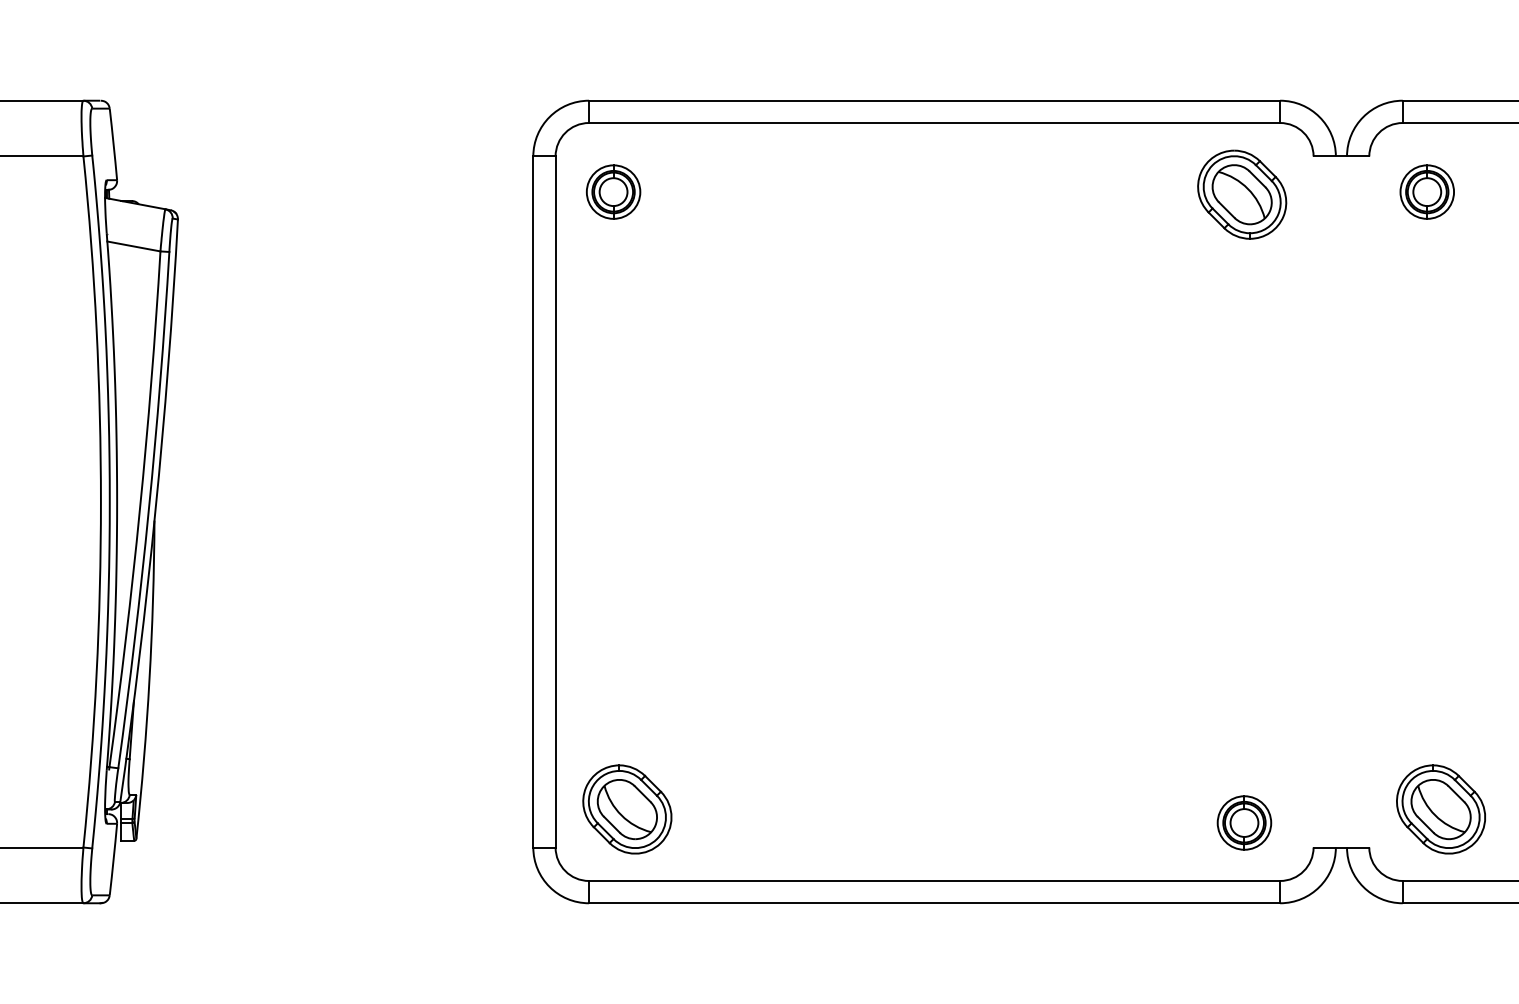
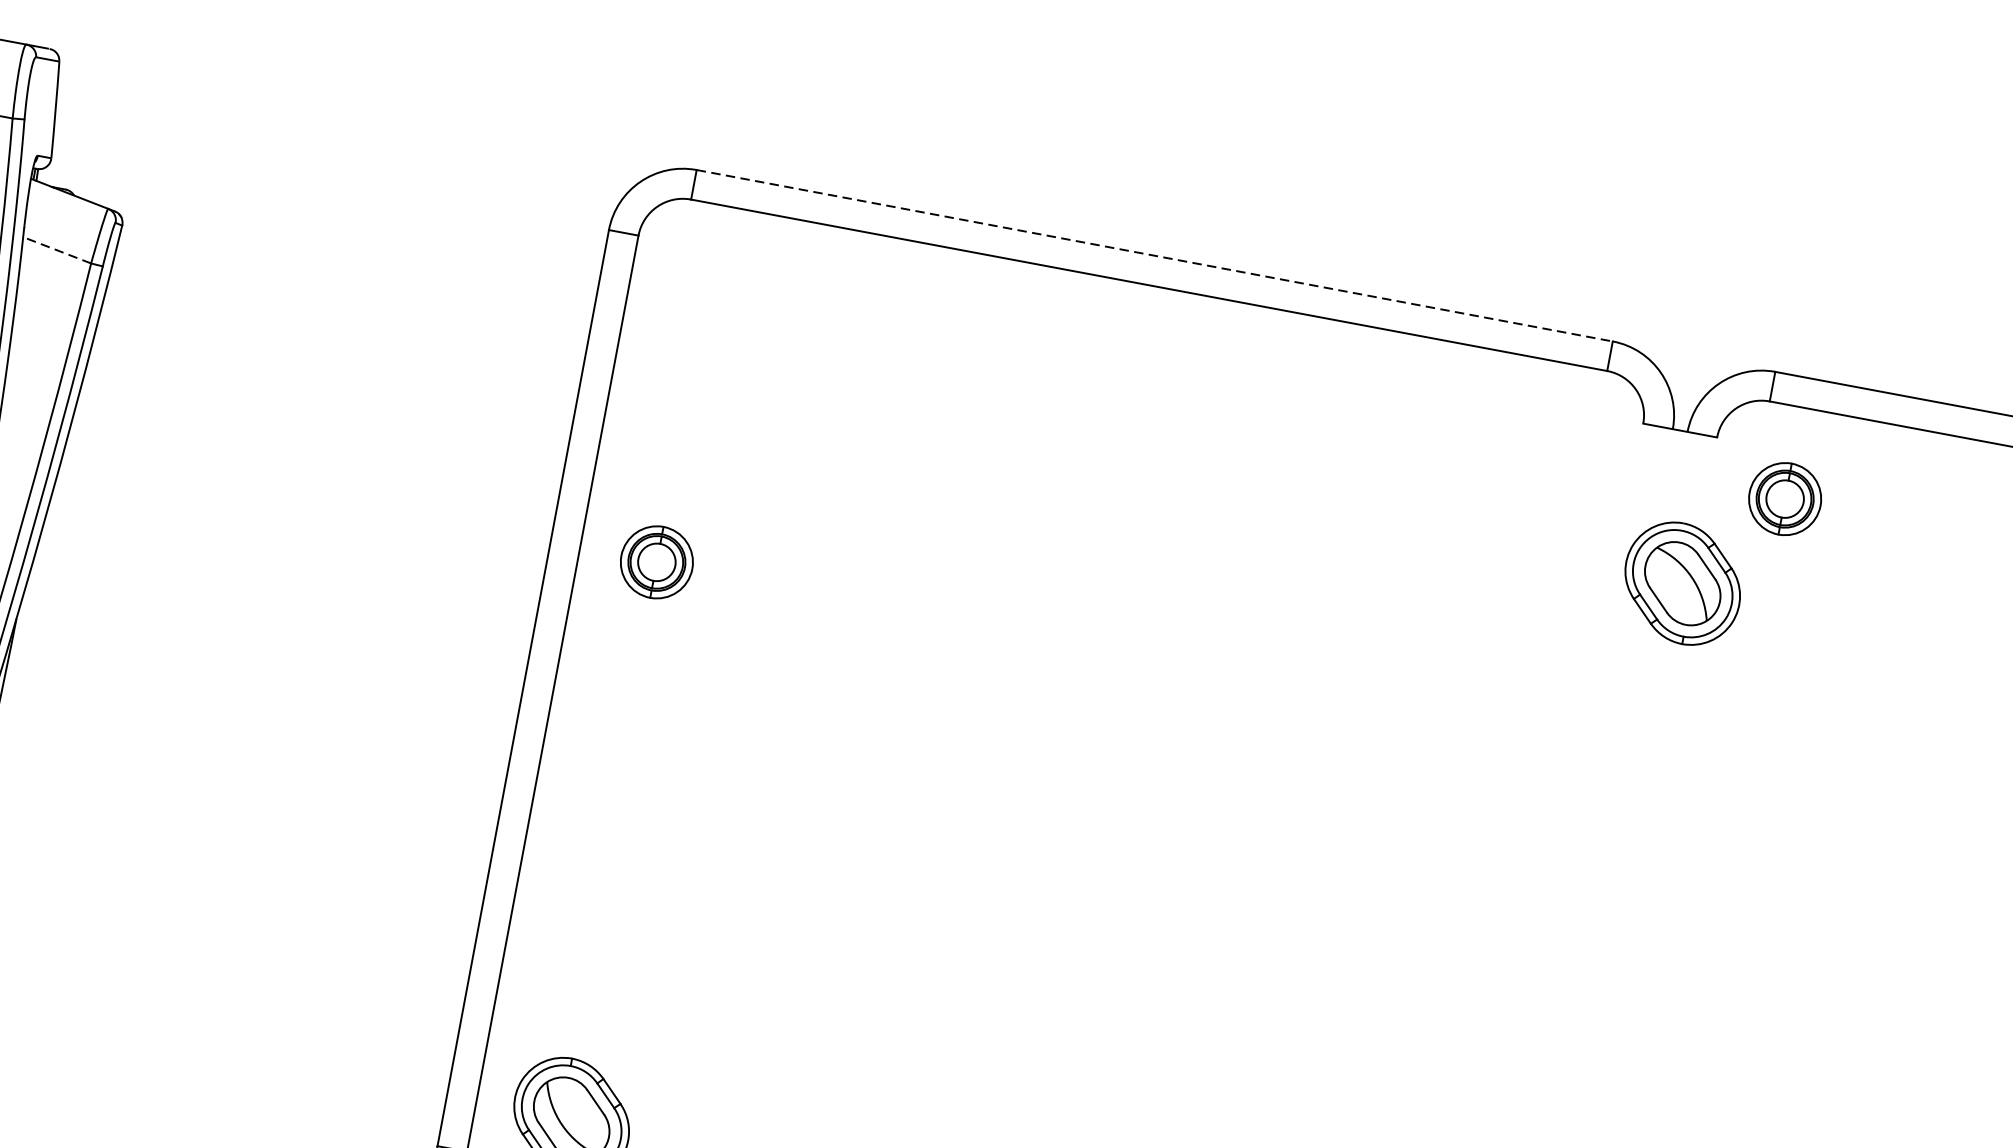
line: (934, 100) -> (1154, 255), solid -> dashed
part: (613, 191) -> (656, 561), moved
part: (1242, 194) -> (1683, 583), moved
line: (133, 246) -> (56, 250), solid -> dashed

